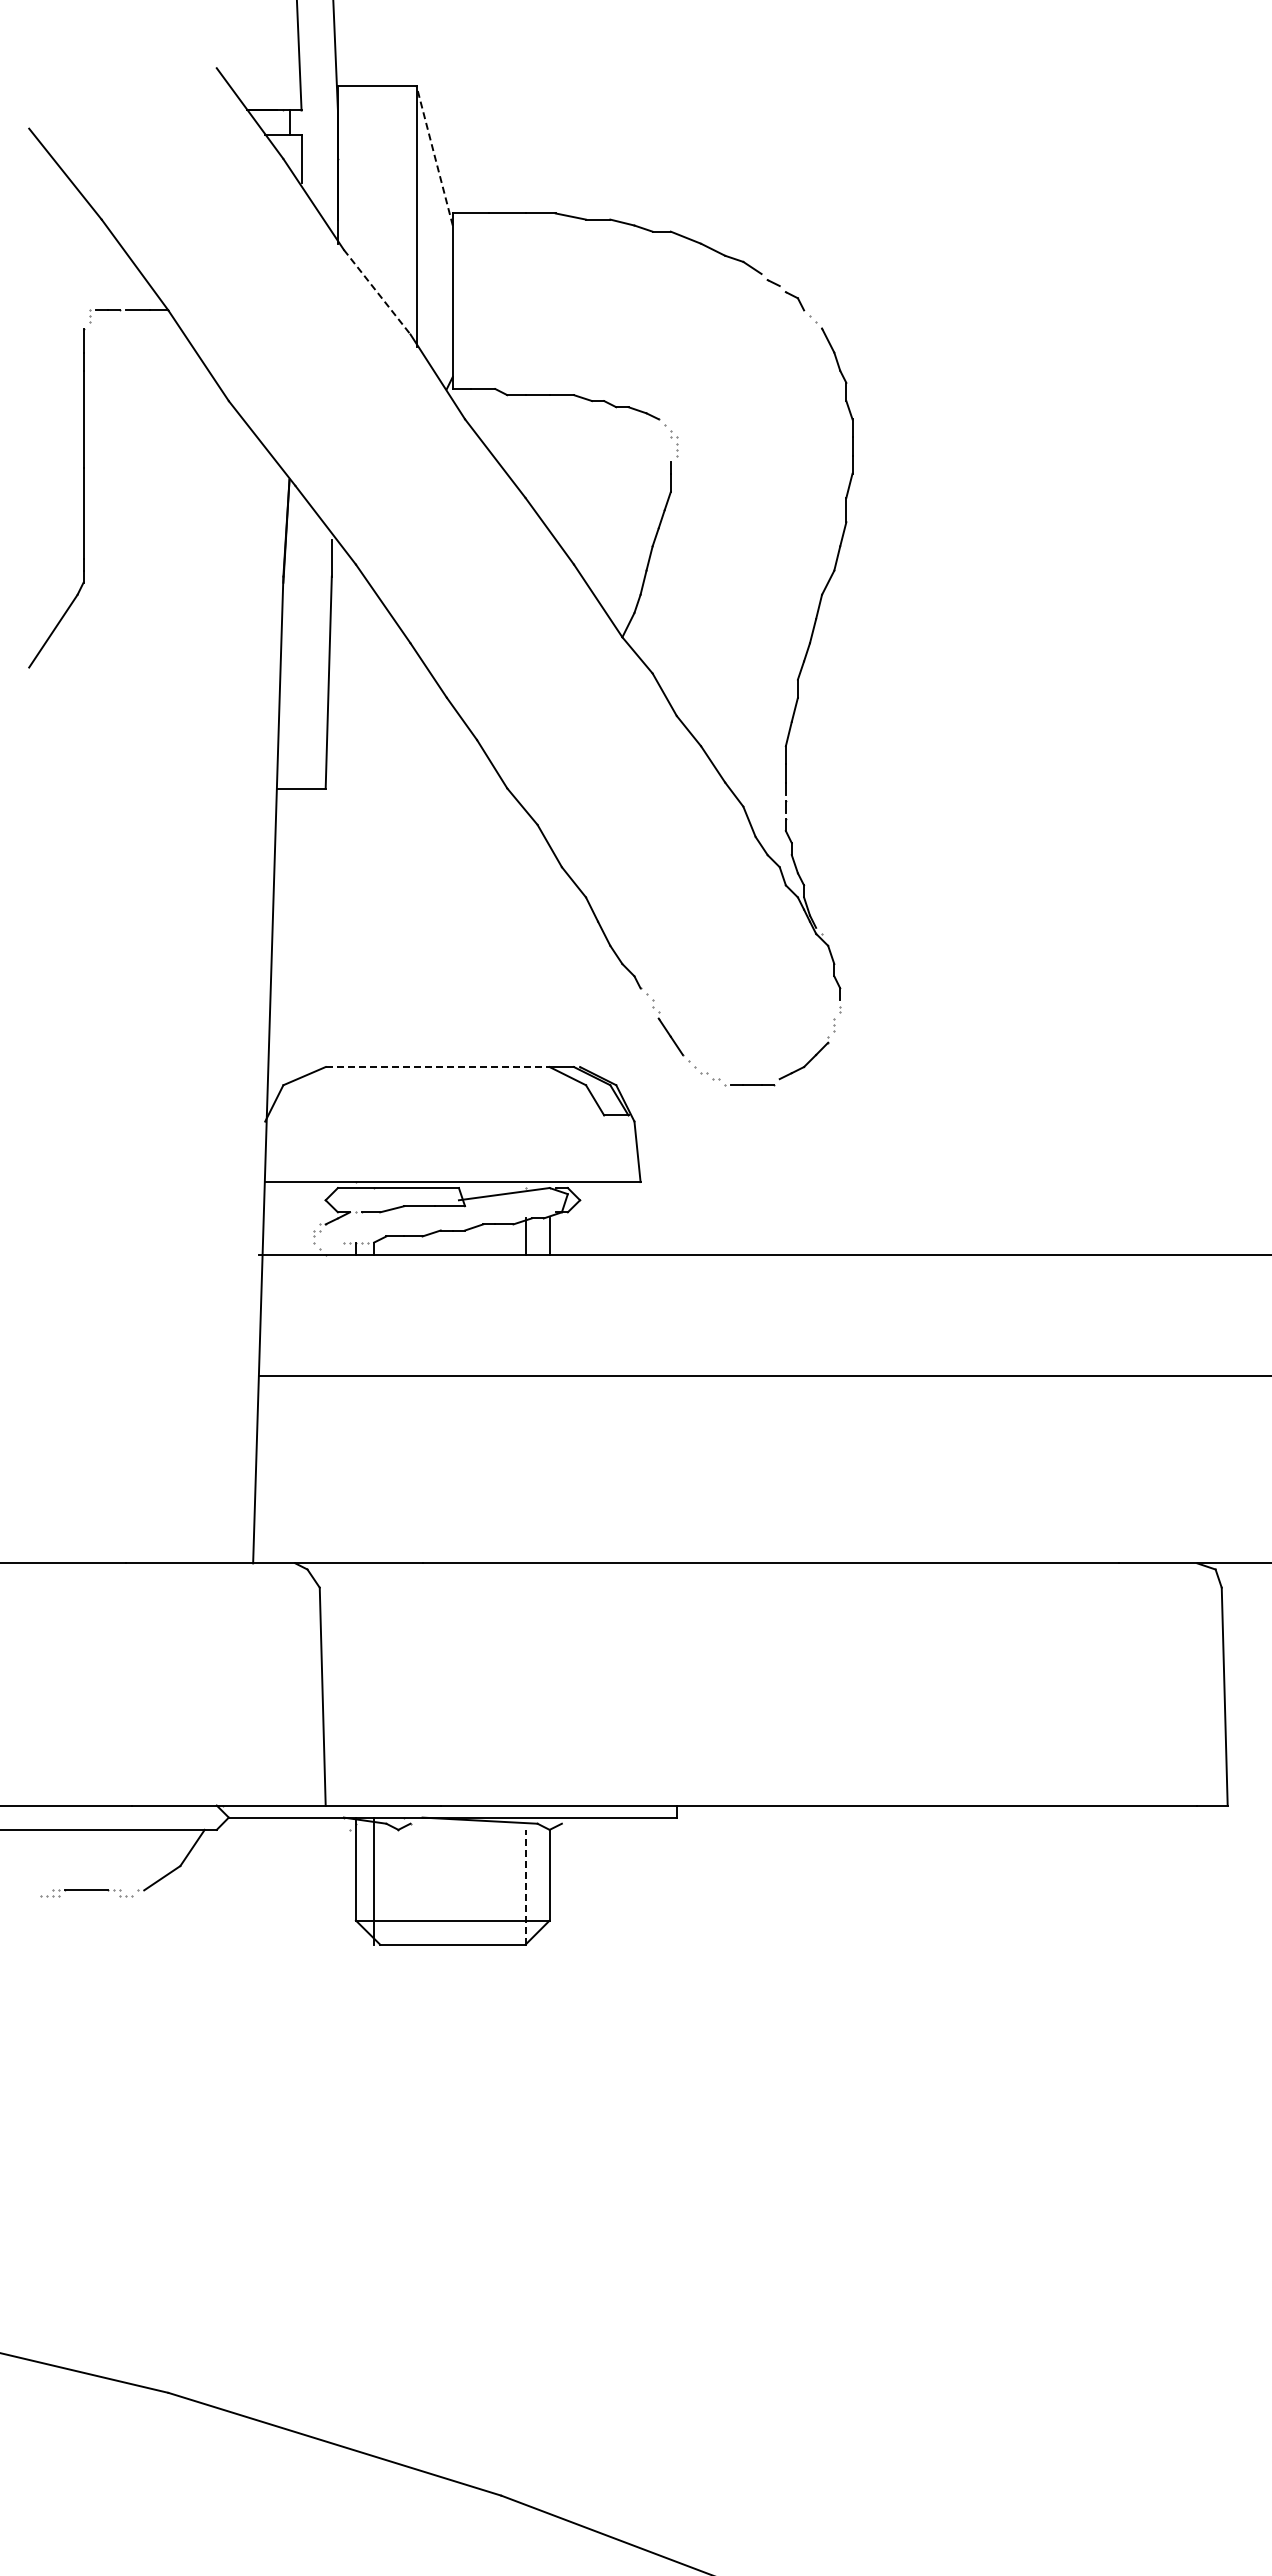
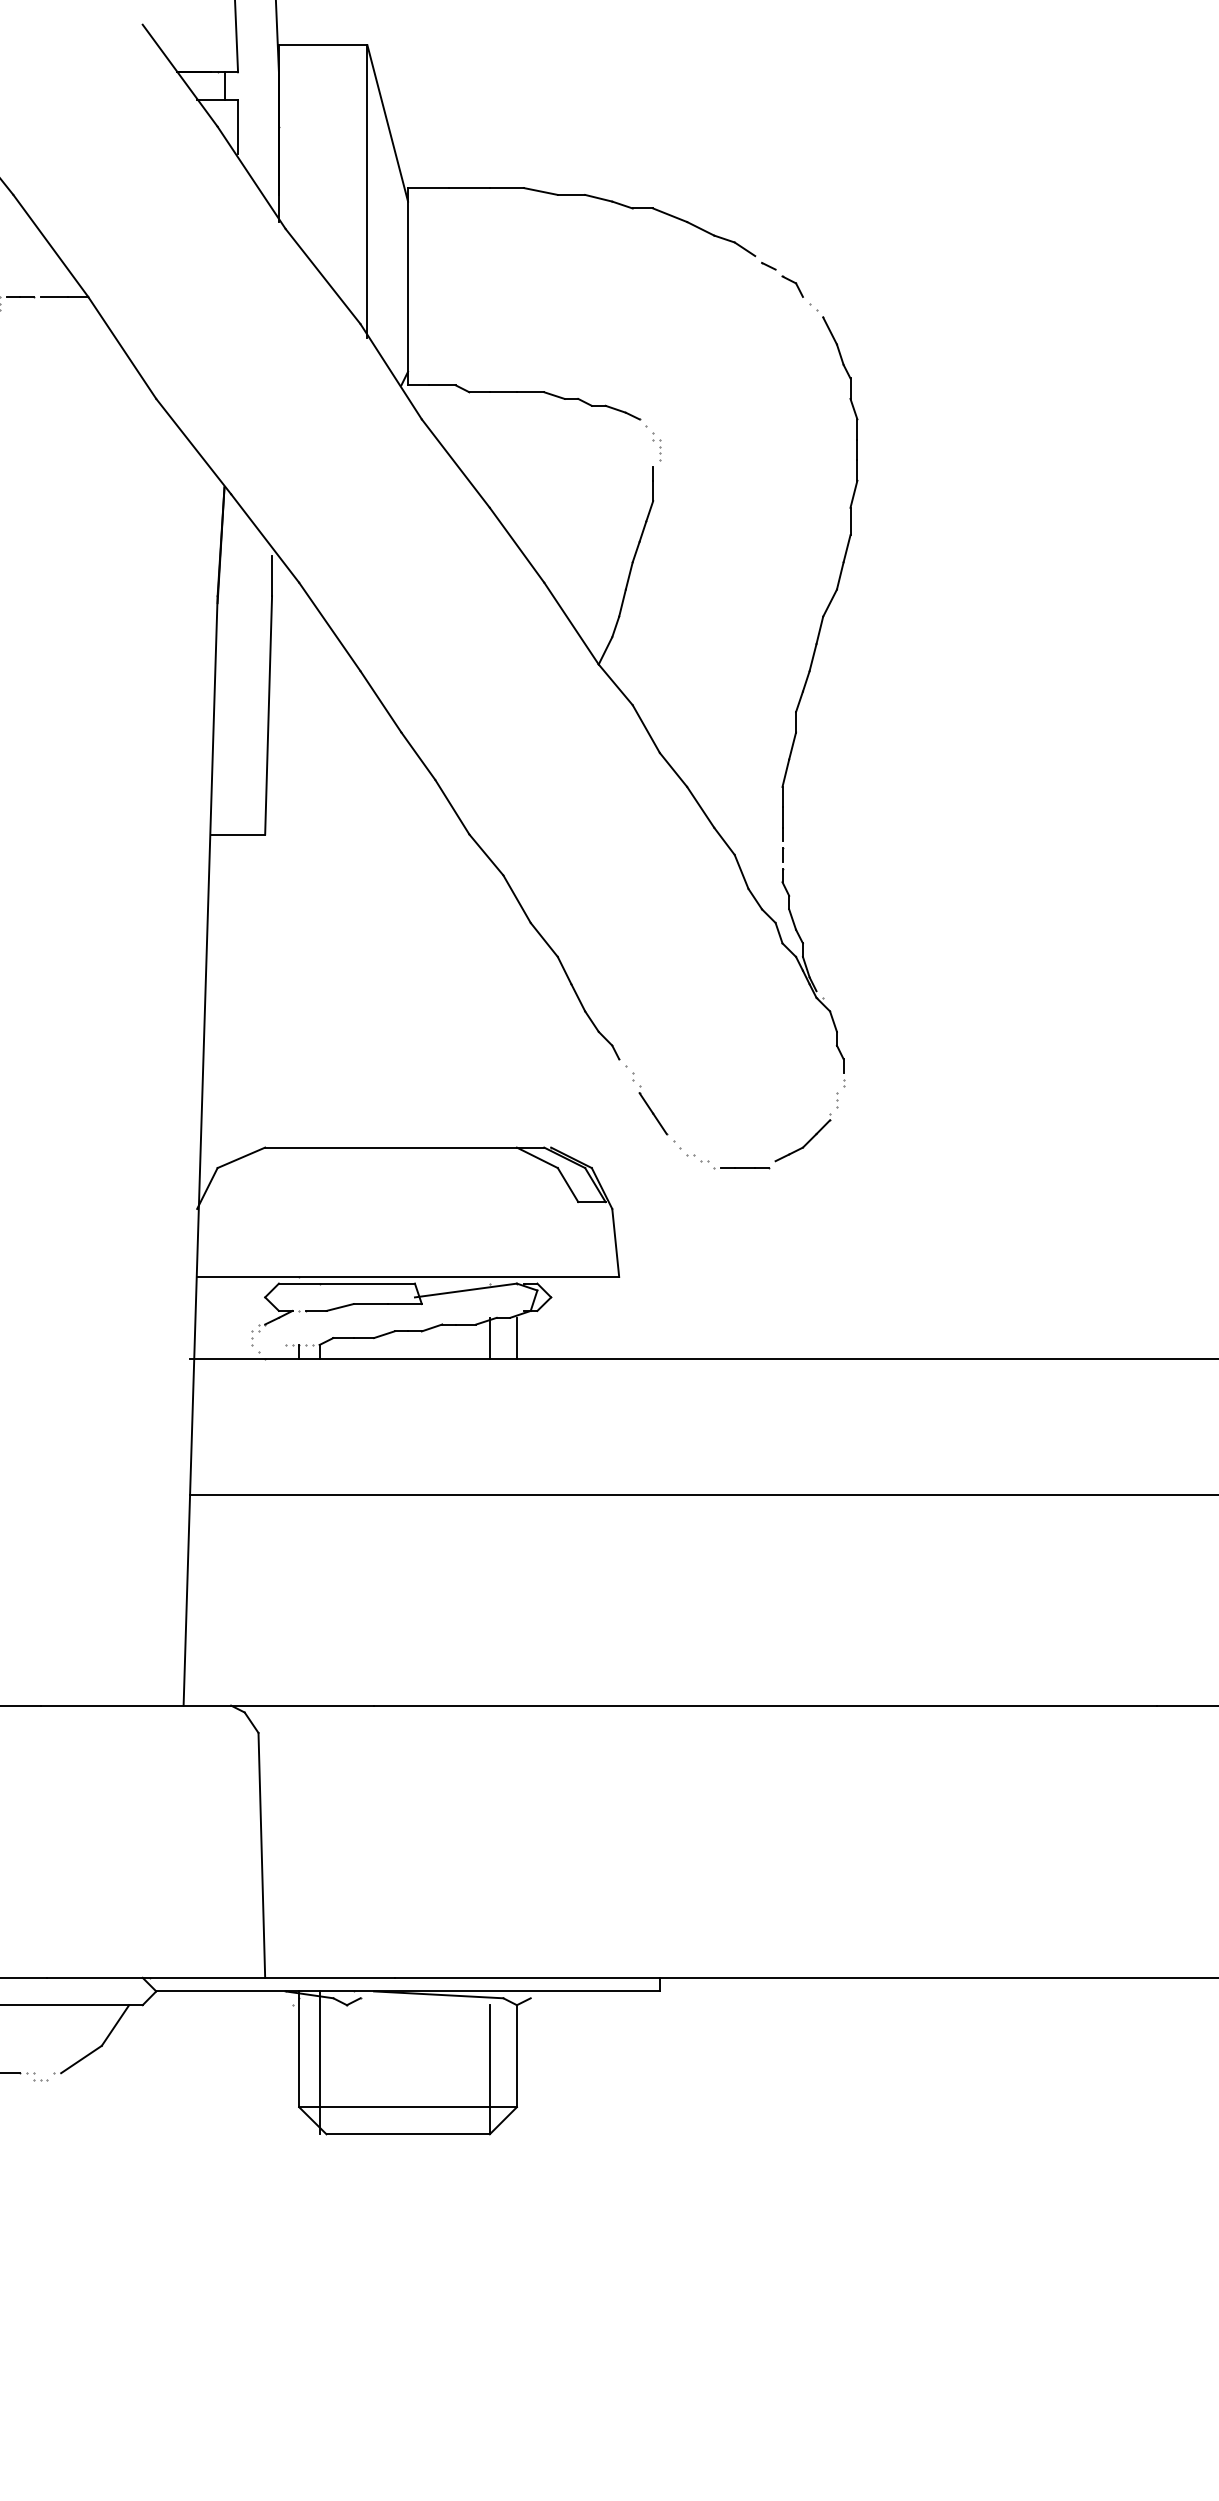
line: (434, 155) -> (387, 122), dashed -> solid
line: (377, 292) -> (323, 276), dashed -> solid
line: (437, 1067) -> (390, 1148), dashed -> solid
line: (525, 1886) -> (489, 2068), dashed -> solid

